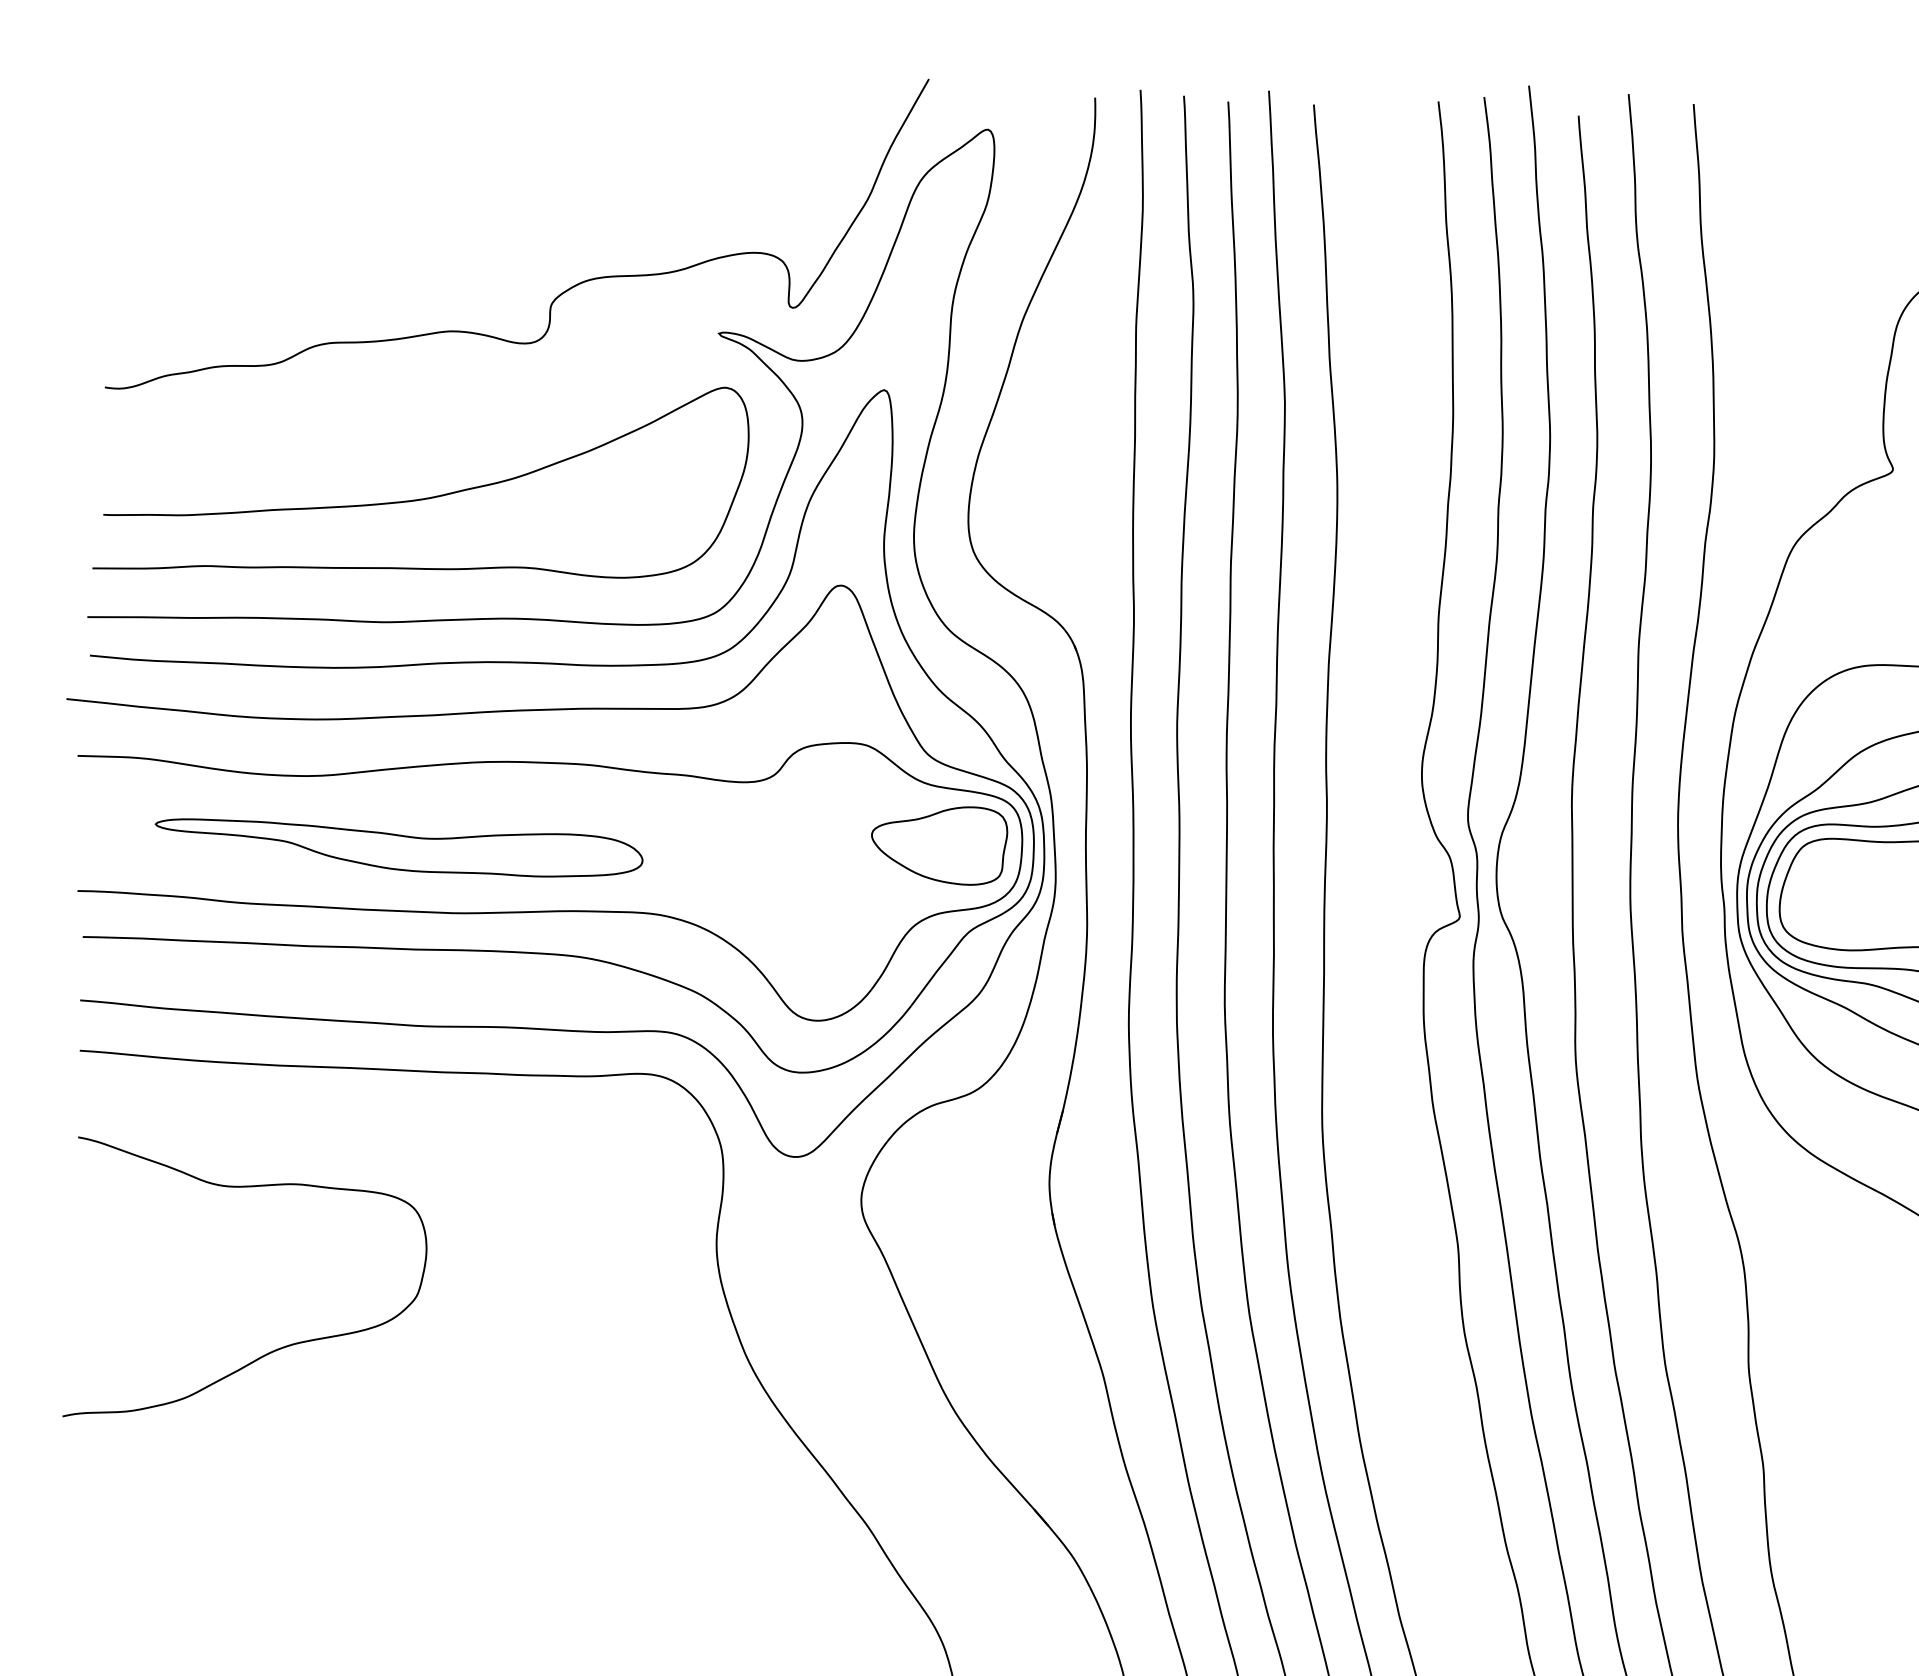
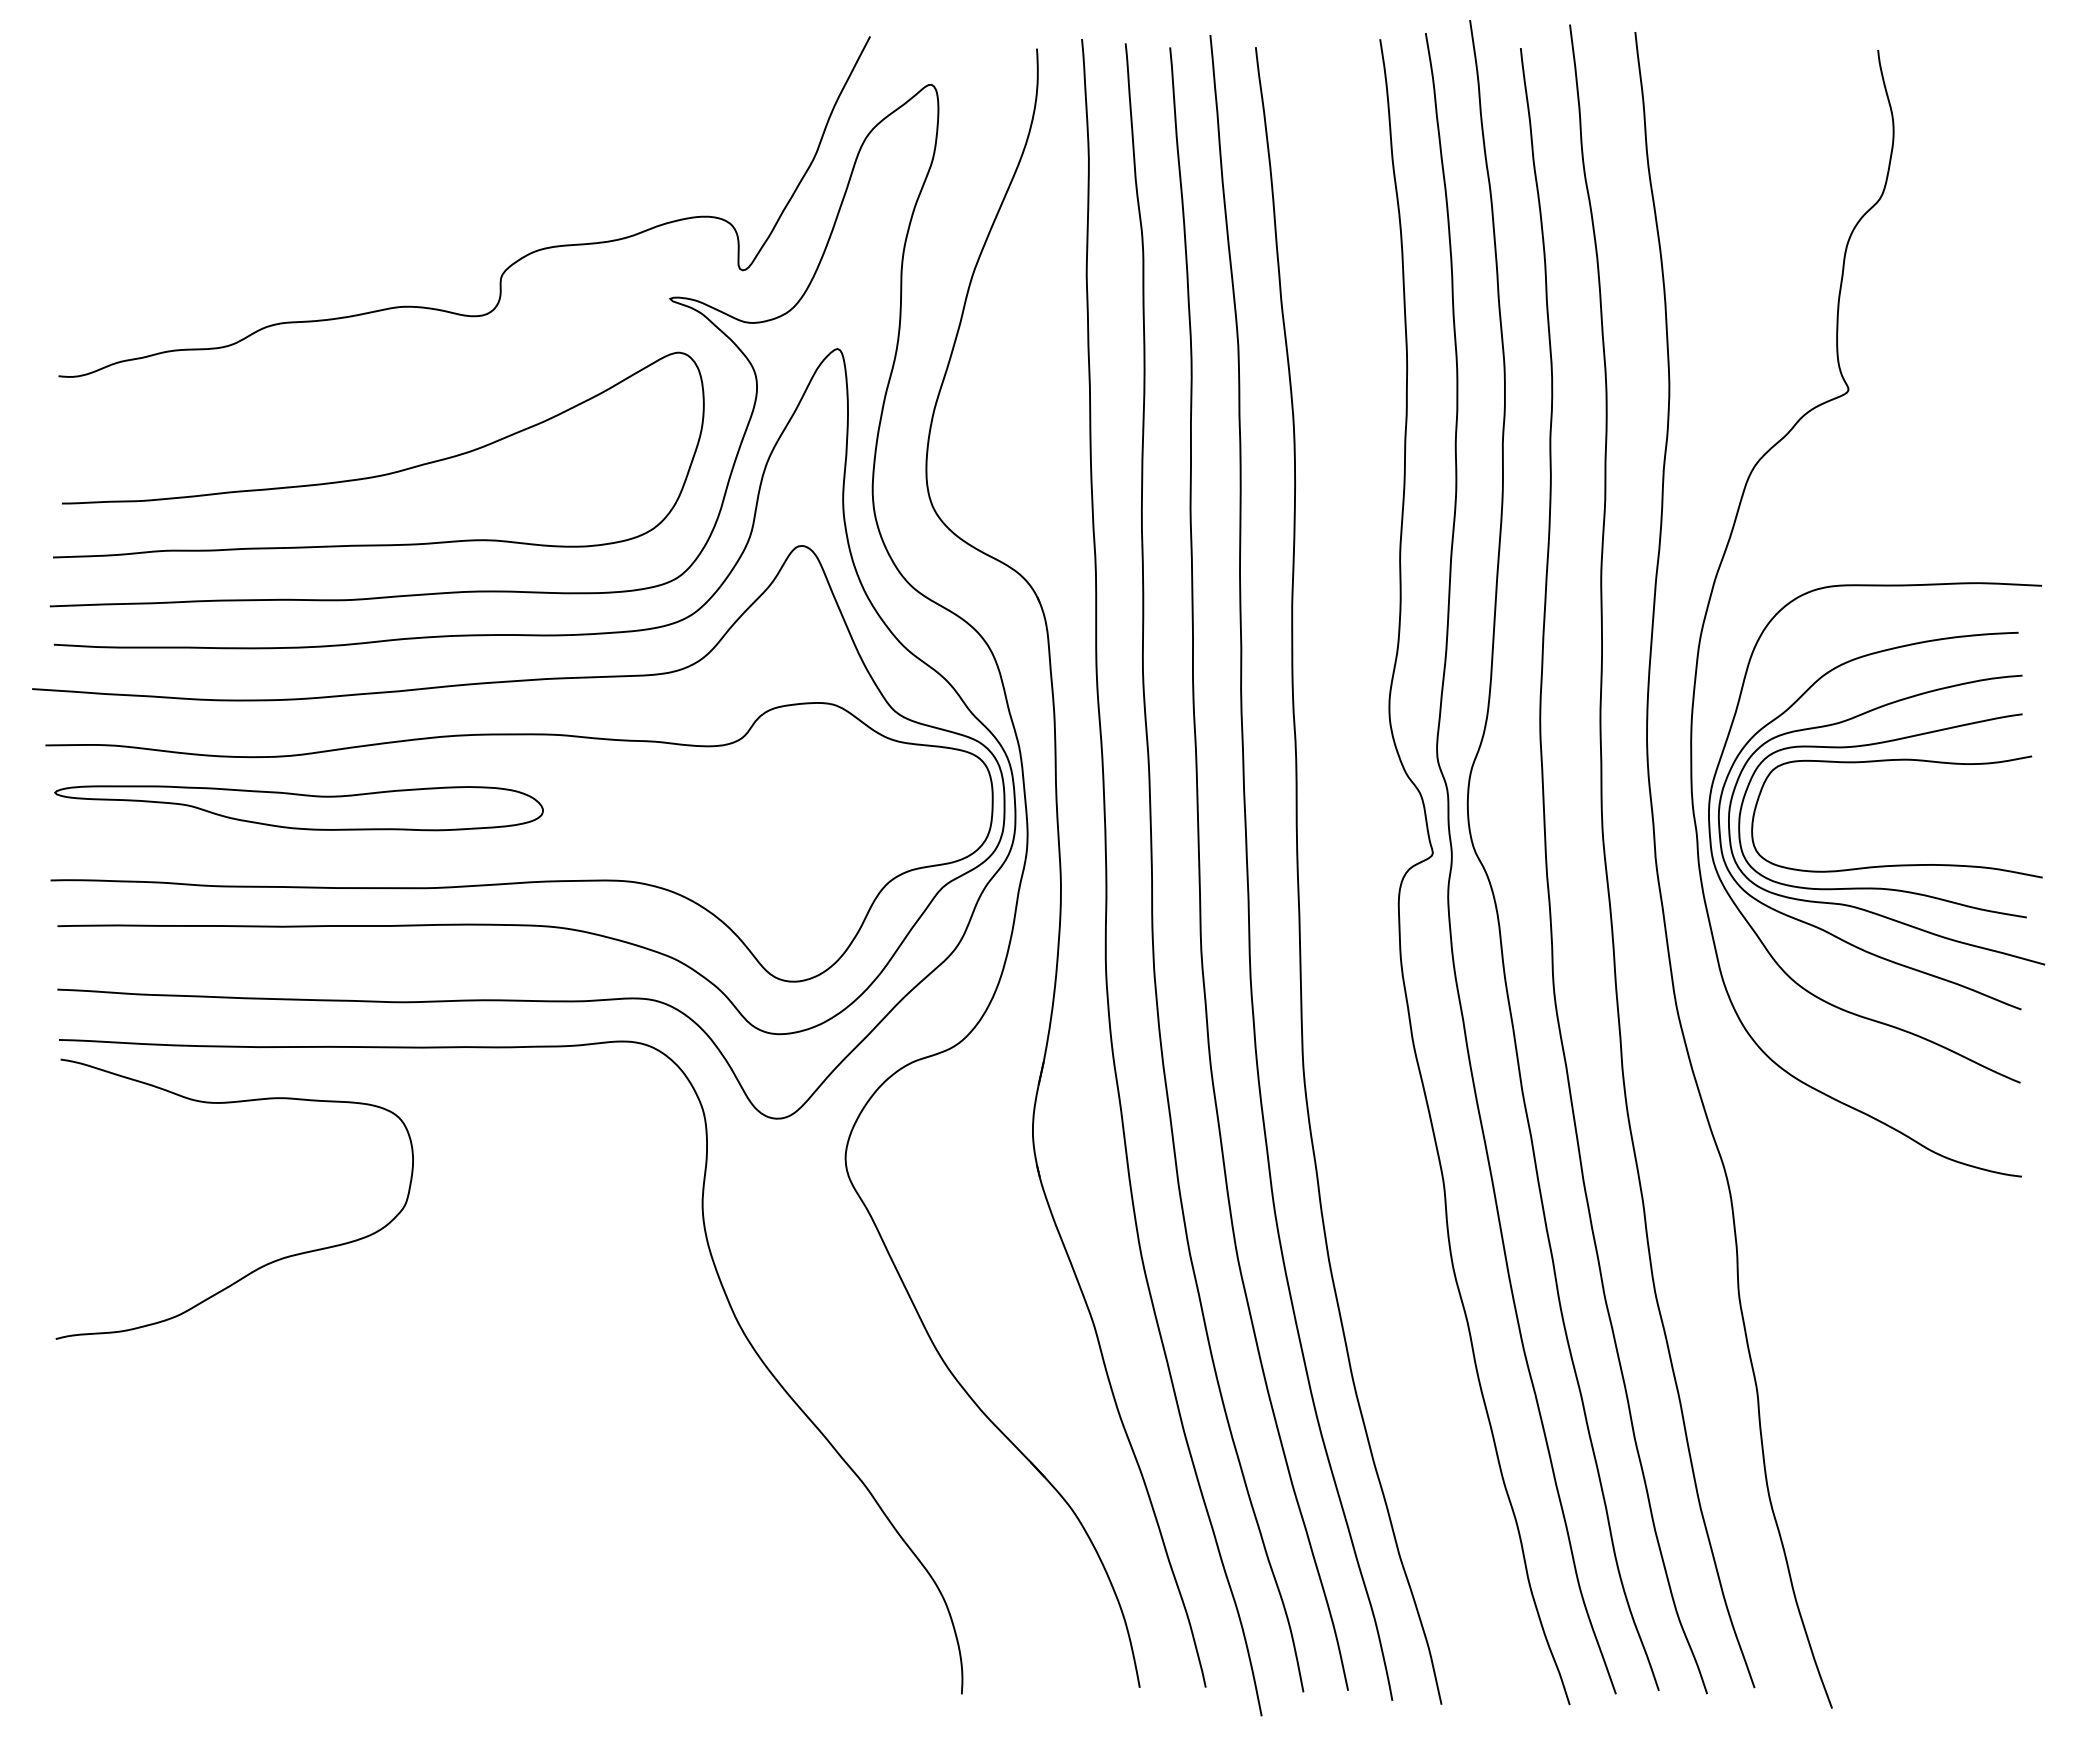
part: (938, 844) -> (909, 800), removed
part: (398, 849) -> (298, 808), moved
curve: (276, 1349) -> (266, 1263), moved

